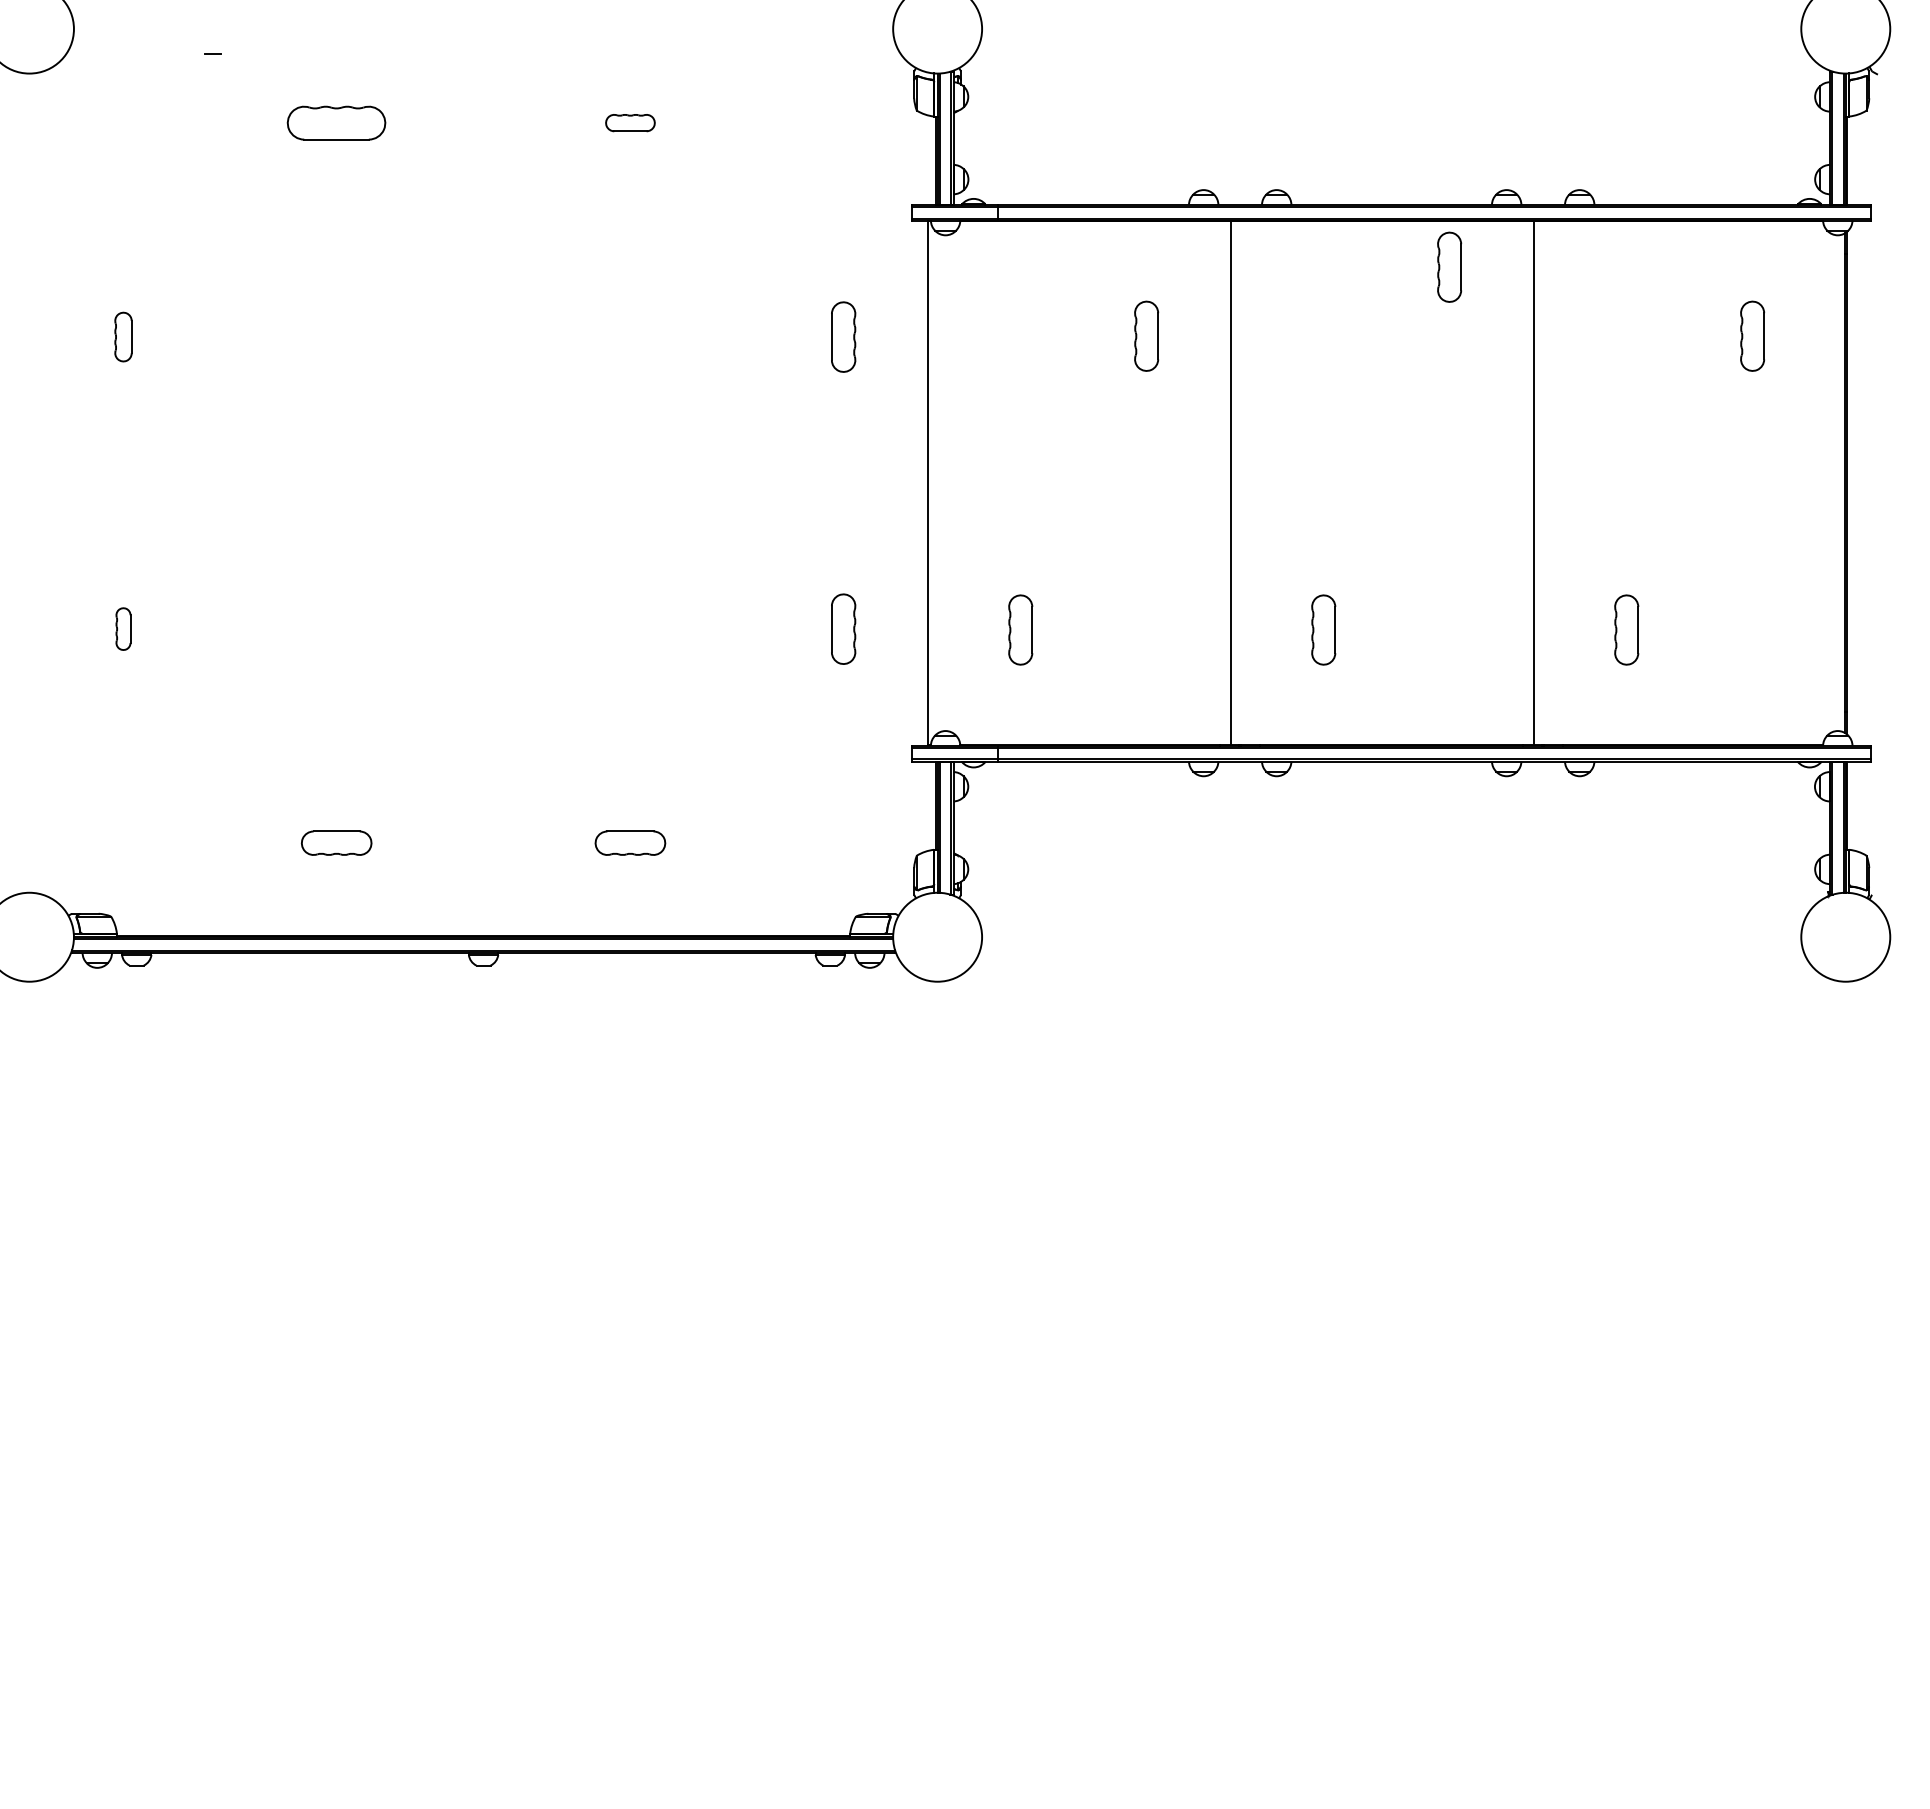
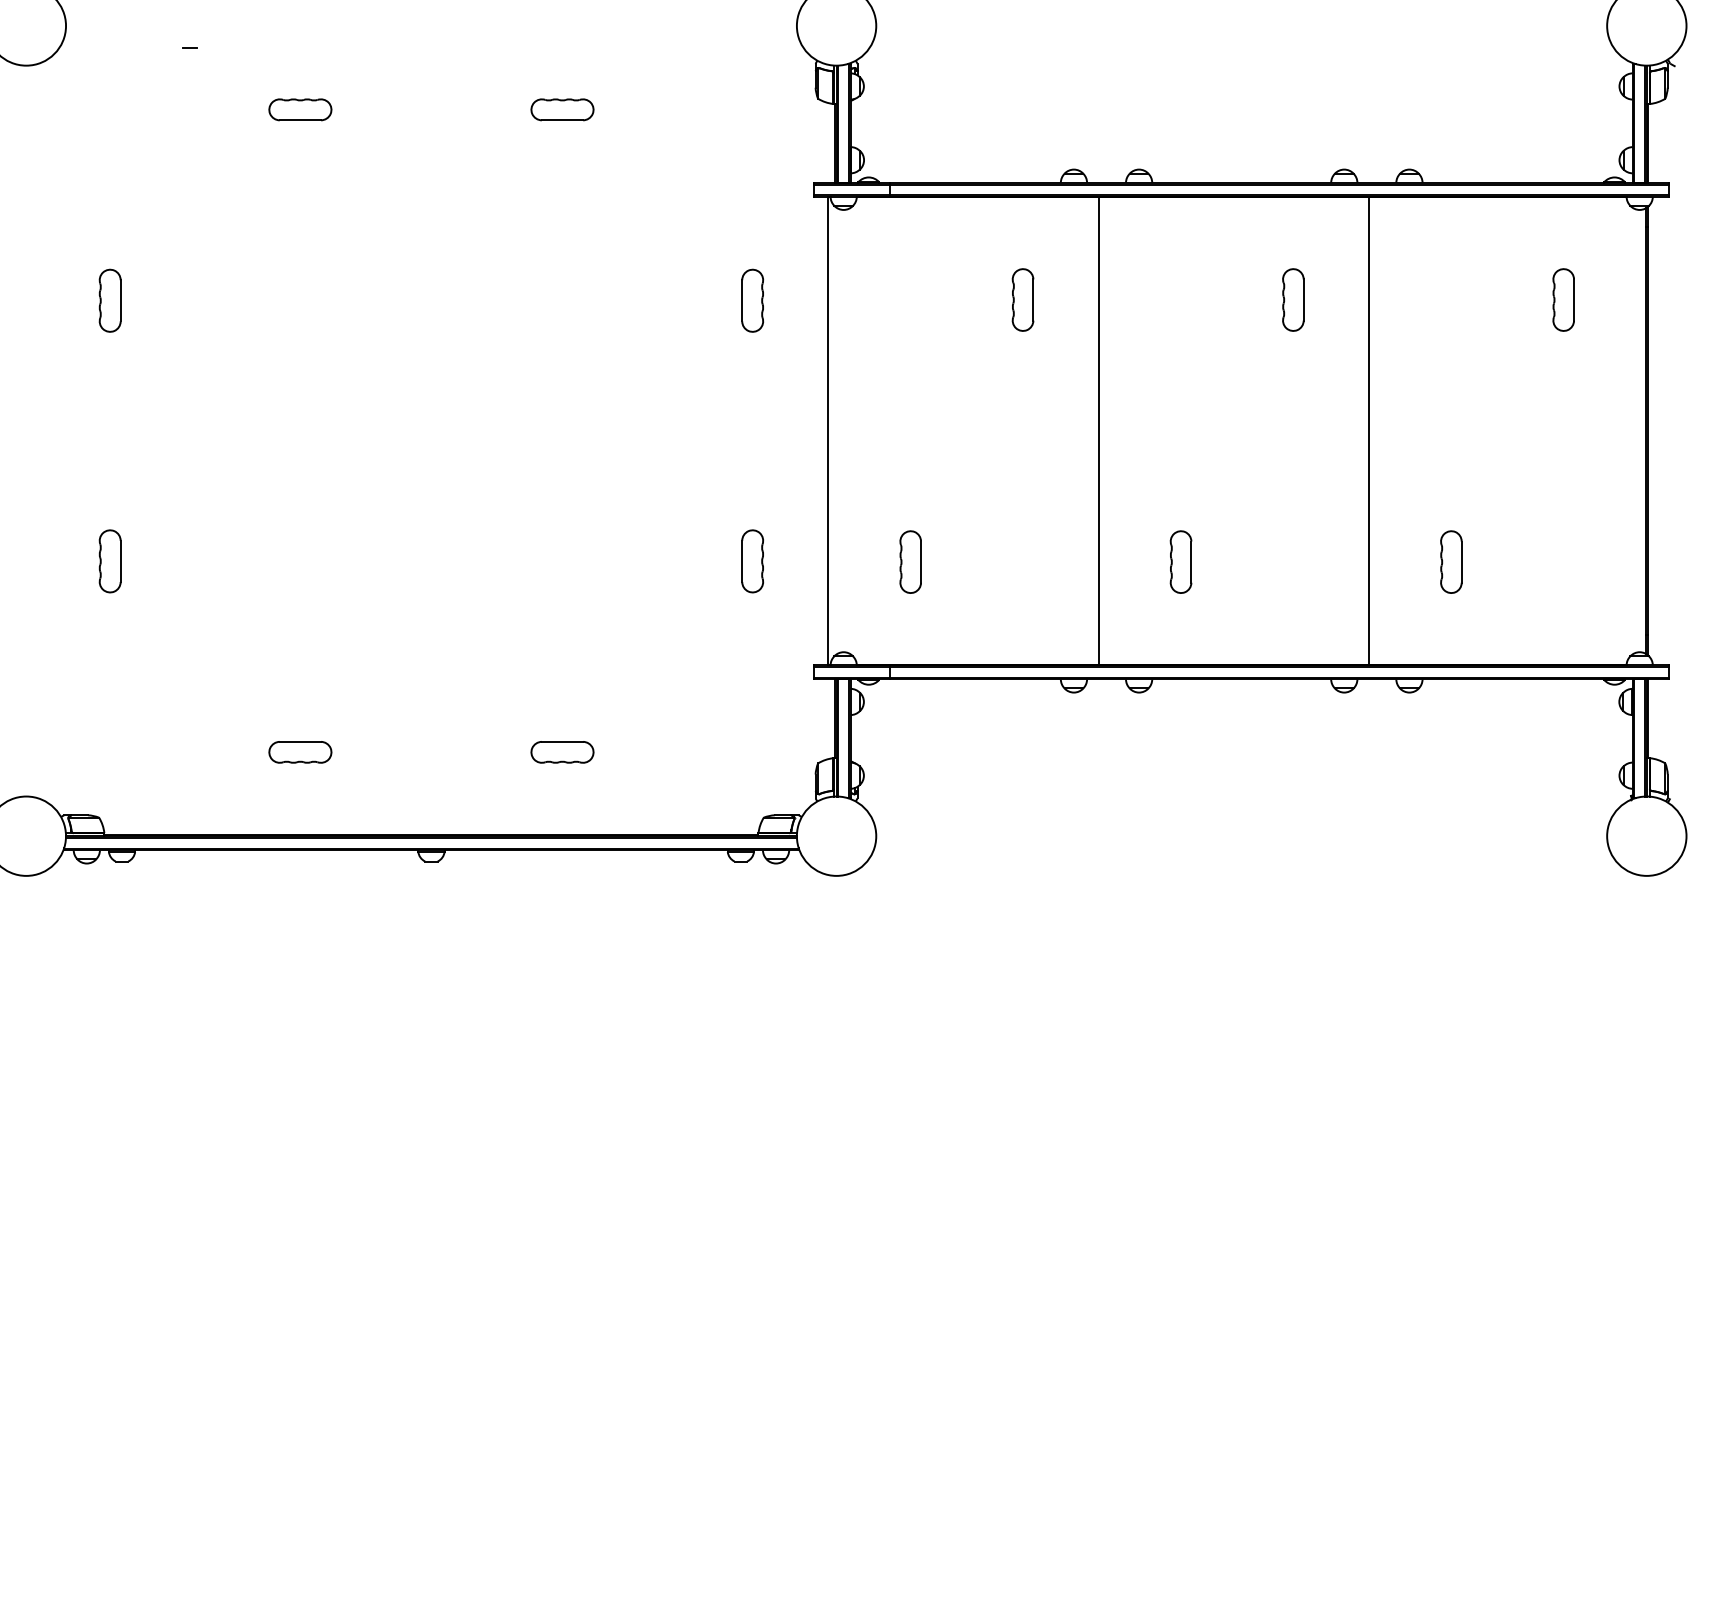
part: (336, 122) -> (300, 109), size x0.71
part: (630, 122) -> (562, 109), size x1.43
part: (1449, 266) -> (1293, 299), moved
part: (123, 336) -> (110, 300), size x1.43
part: (123, 628) -> (110, 560), size x1.67

